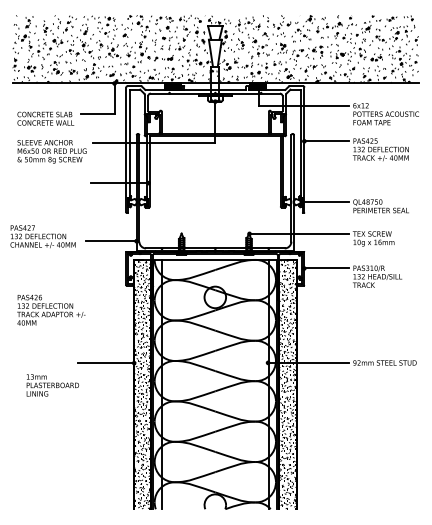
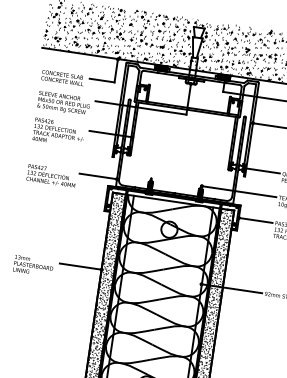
text: (42, 236) -> (51, 175), moved
text: (51, 309) -> (59, 132), moved
text: (52, 385) -> (33, 265), moved

